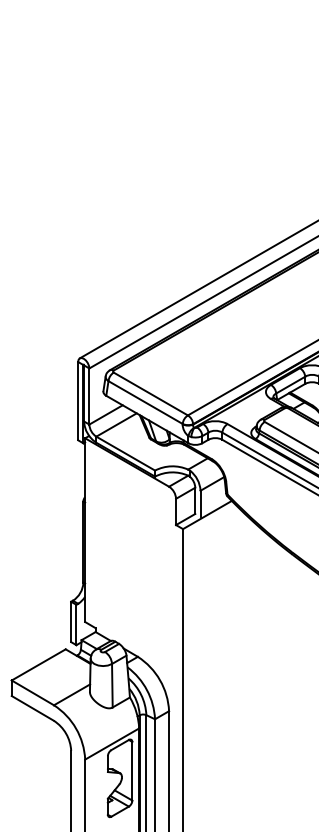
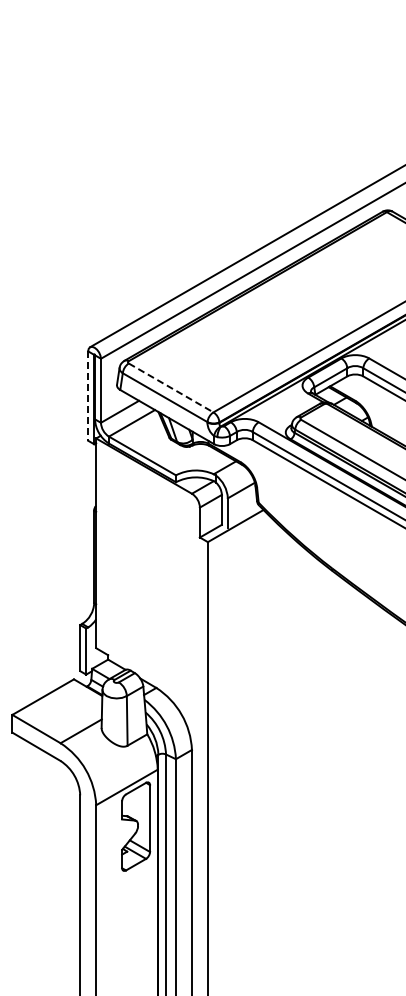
line: (151, 393) -> (171, 387), solid -> dashed
line: (78, 401) -> (88, 396), solid -> dashed

